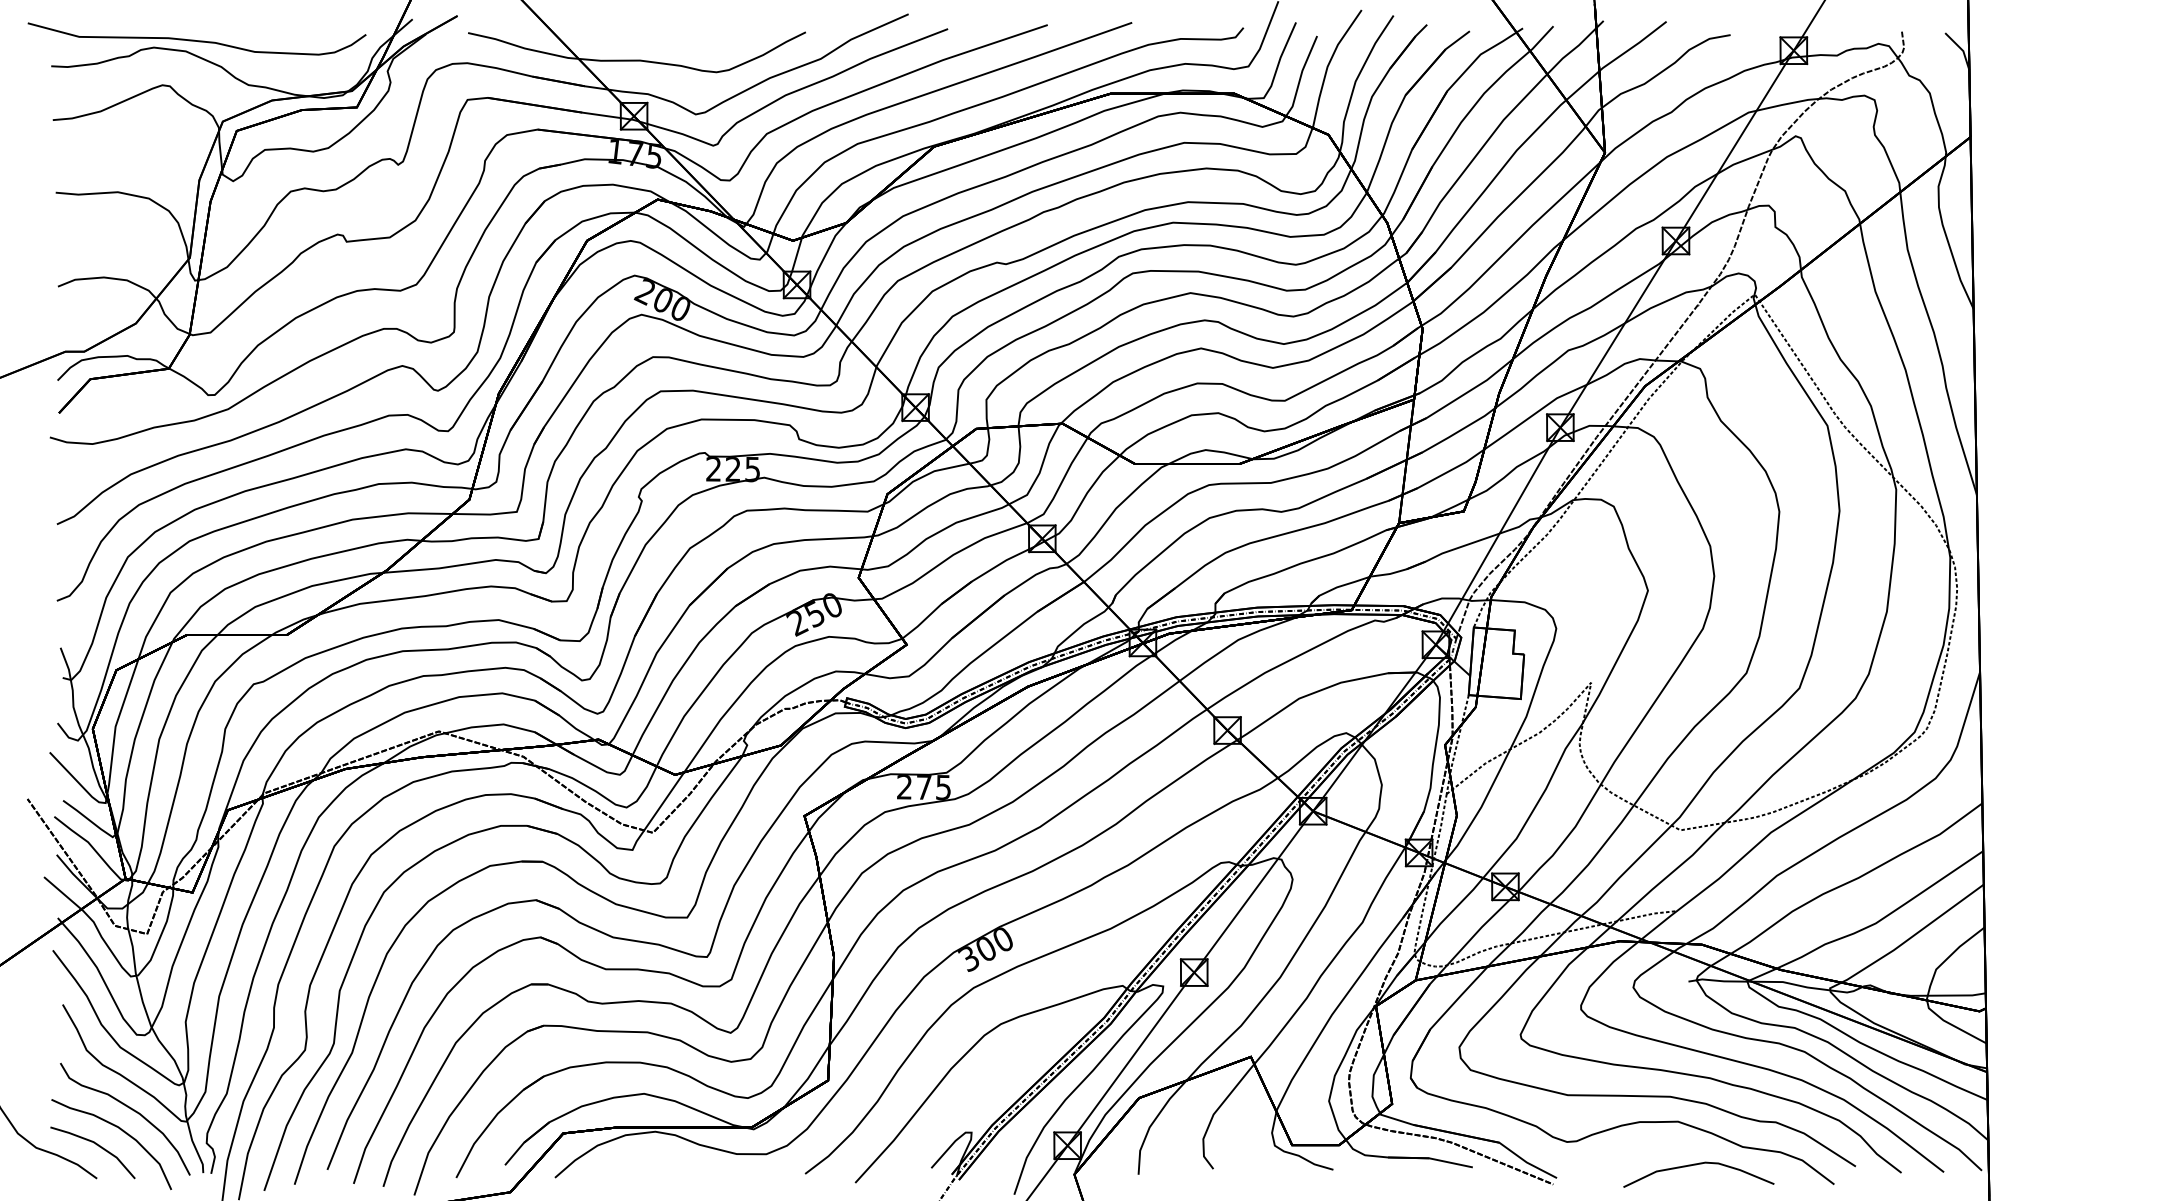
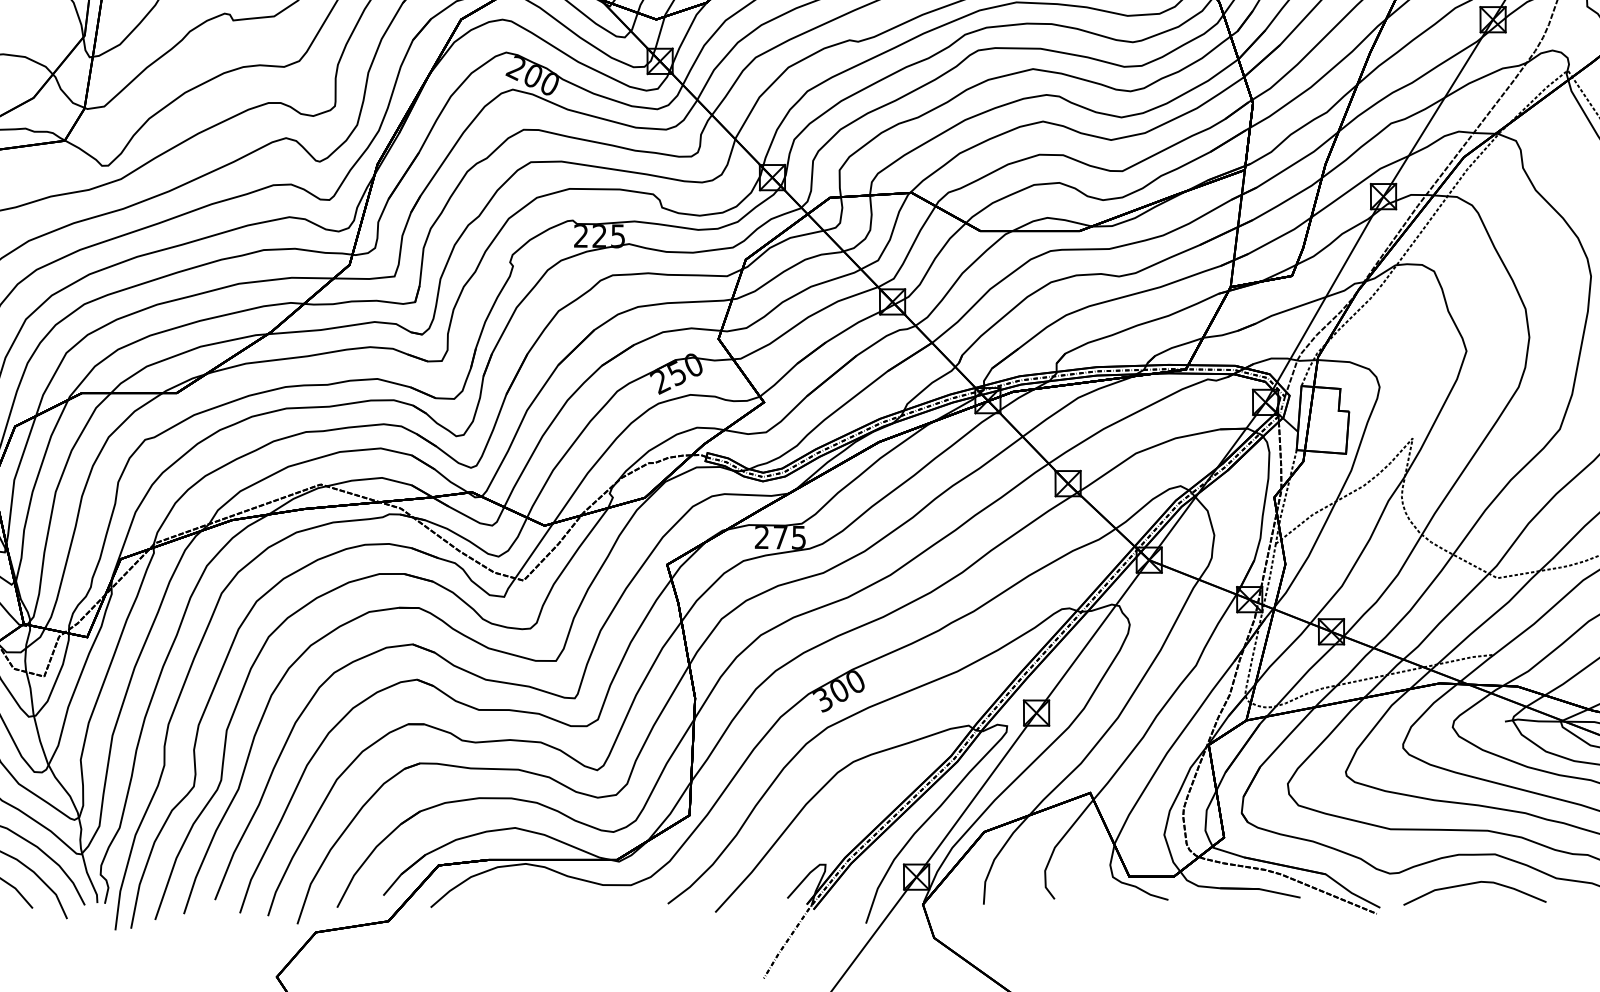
curve: (1696, 1165) -> (1472, 884), moved

